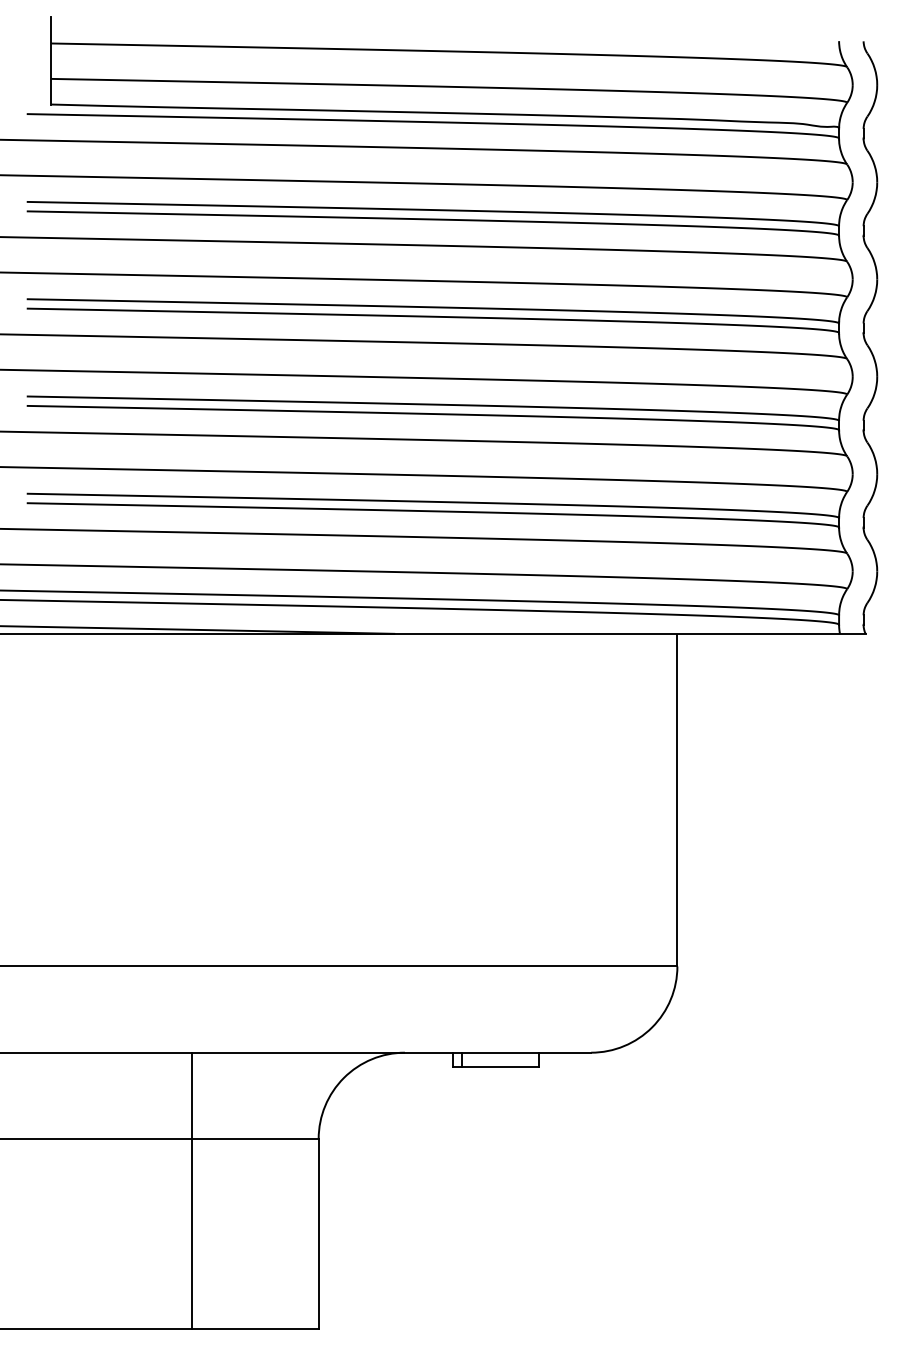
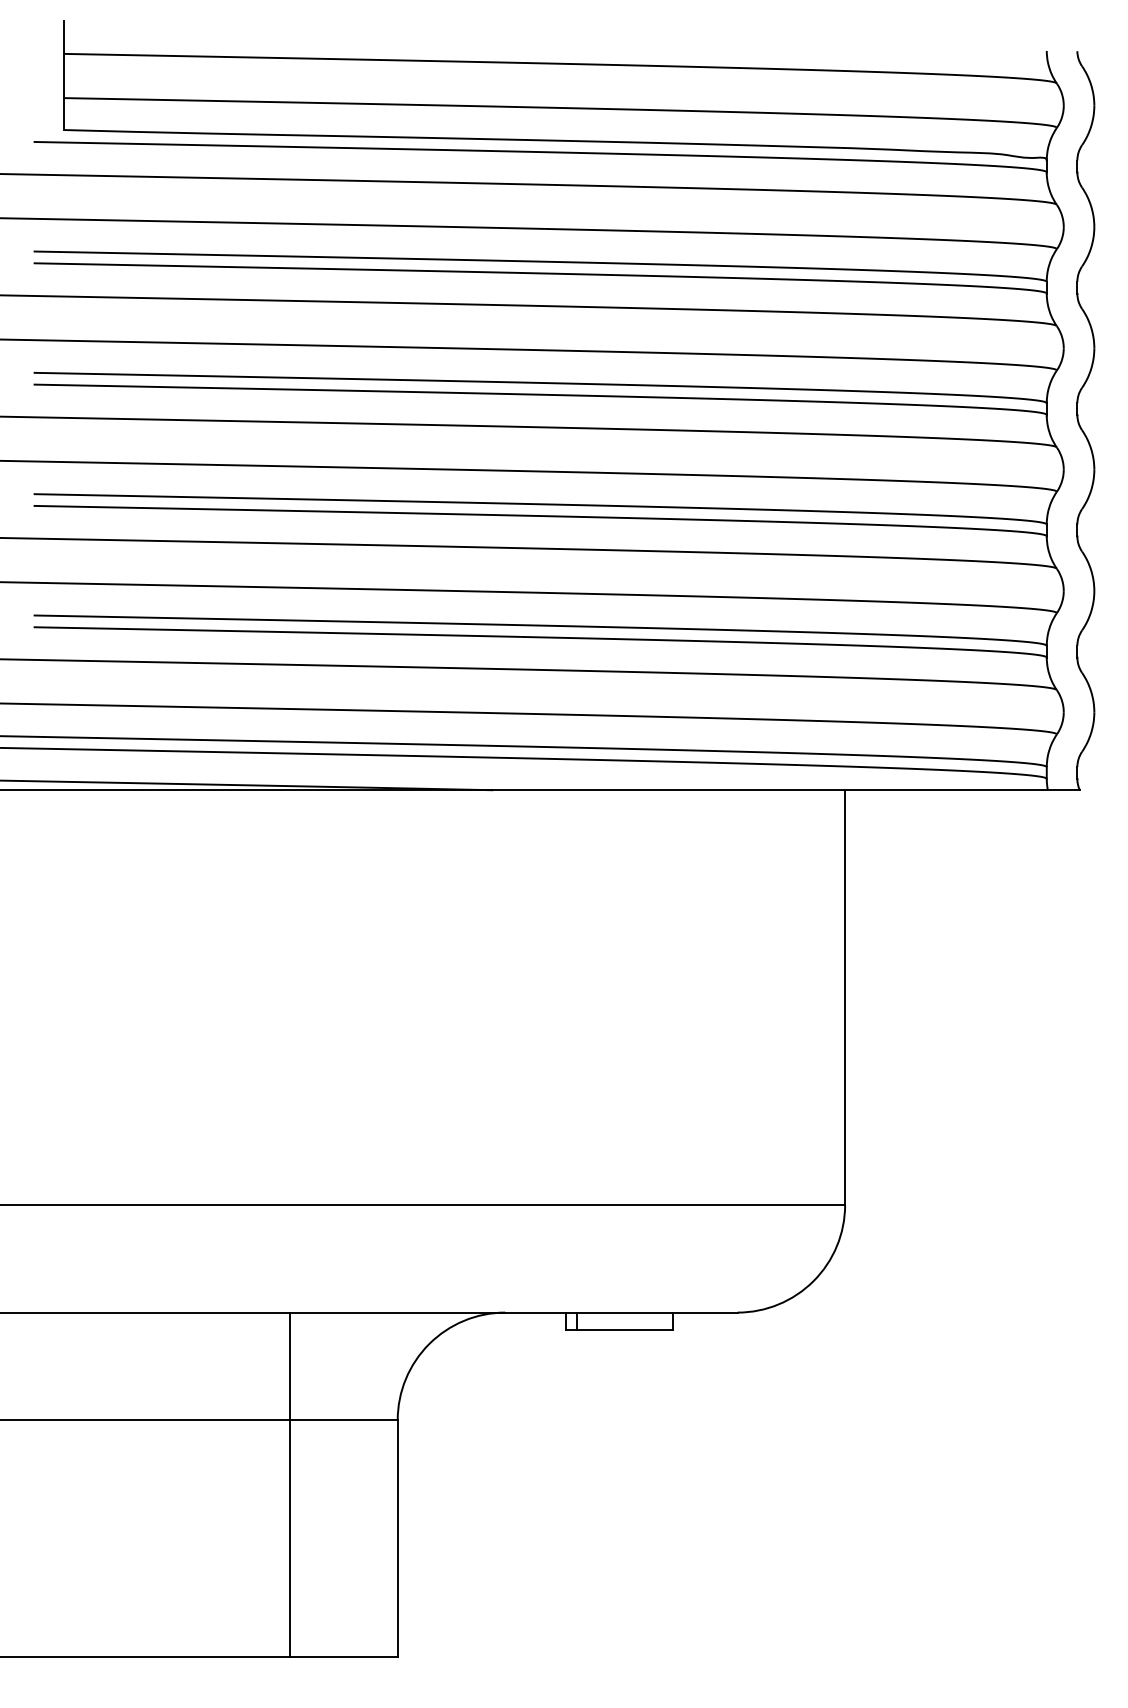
line: (191, 1190) -> (290, 1484), moved

